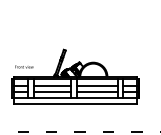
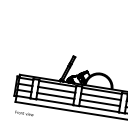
text: (24, 66) -> (24, 113), moved

